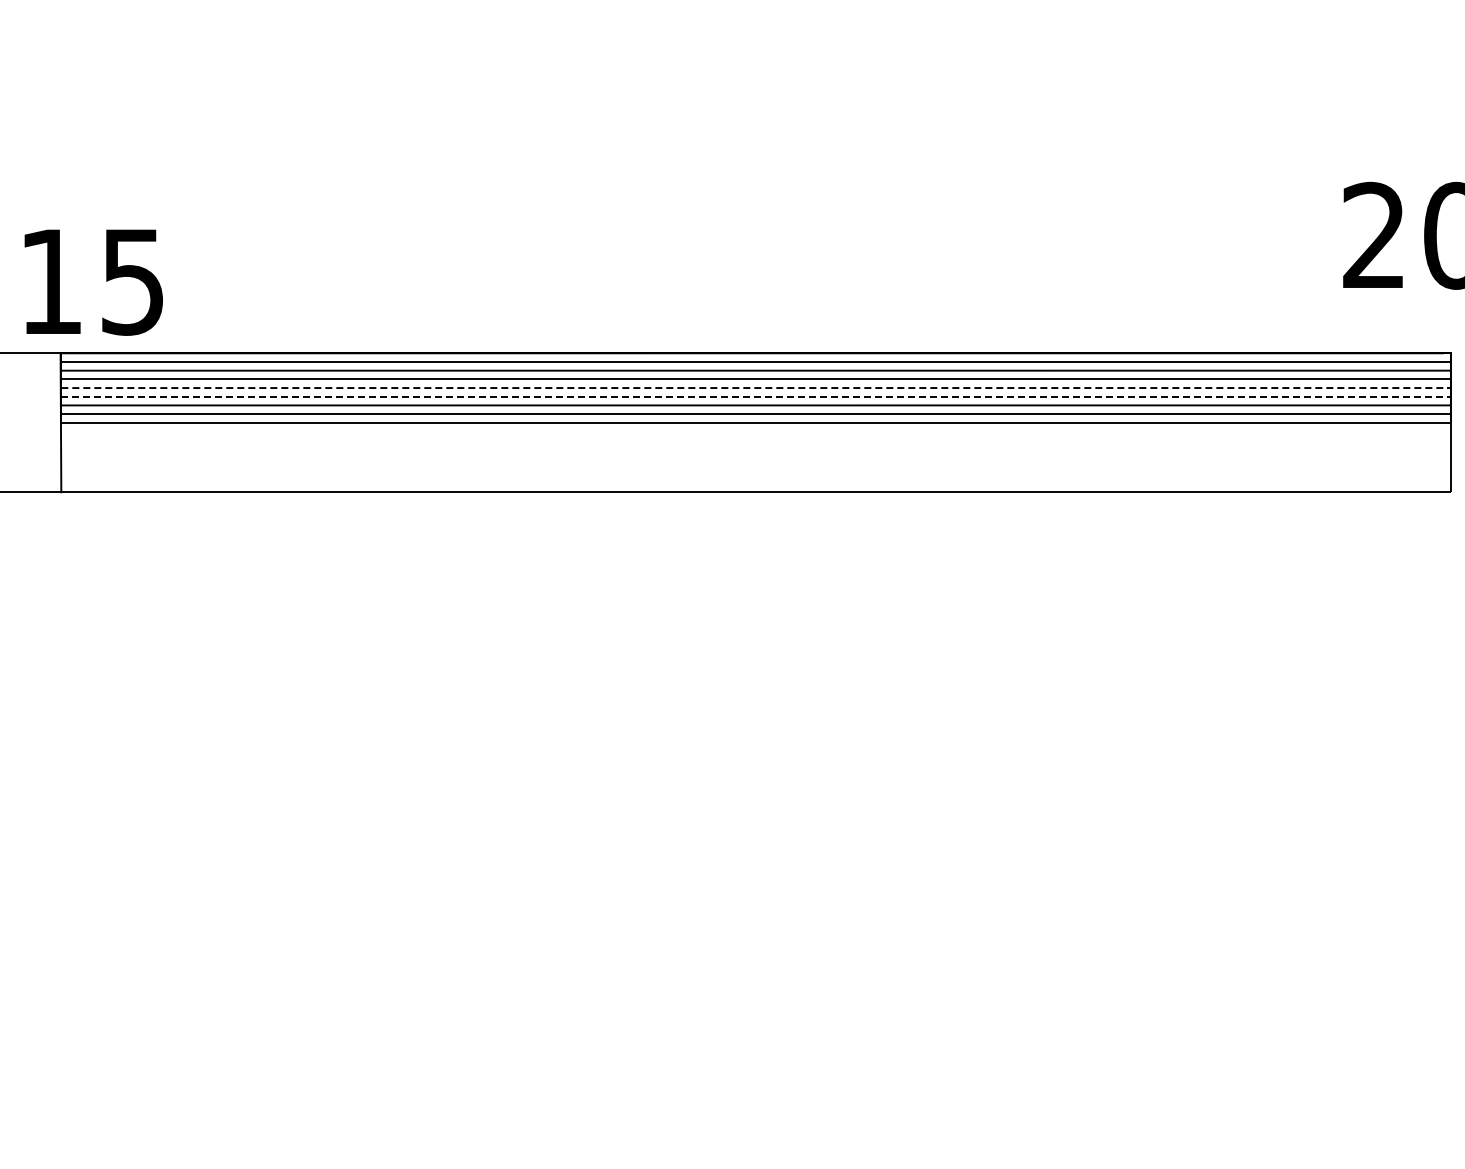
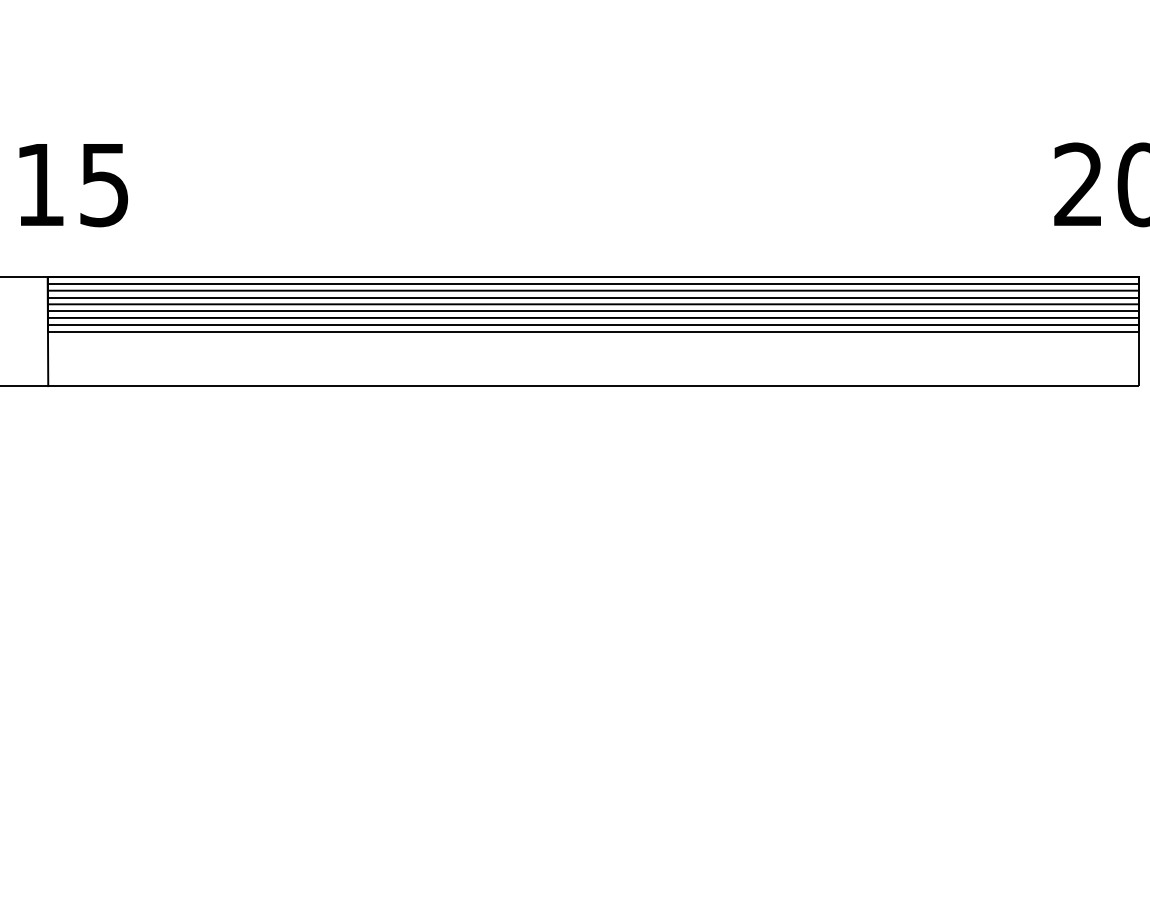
text: (93, 282) -> (73, 185), moved
line: (756, 388) -> (593, 304), dashed -> solid
line: (756, 396) -> (593, 310), dashed -> solid

